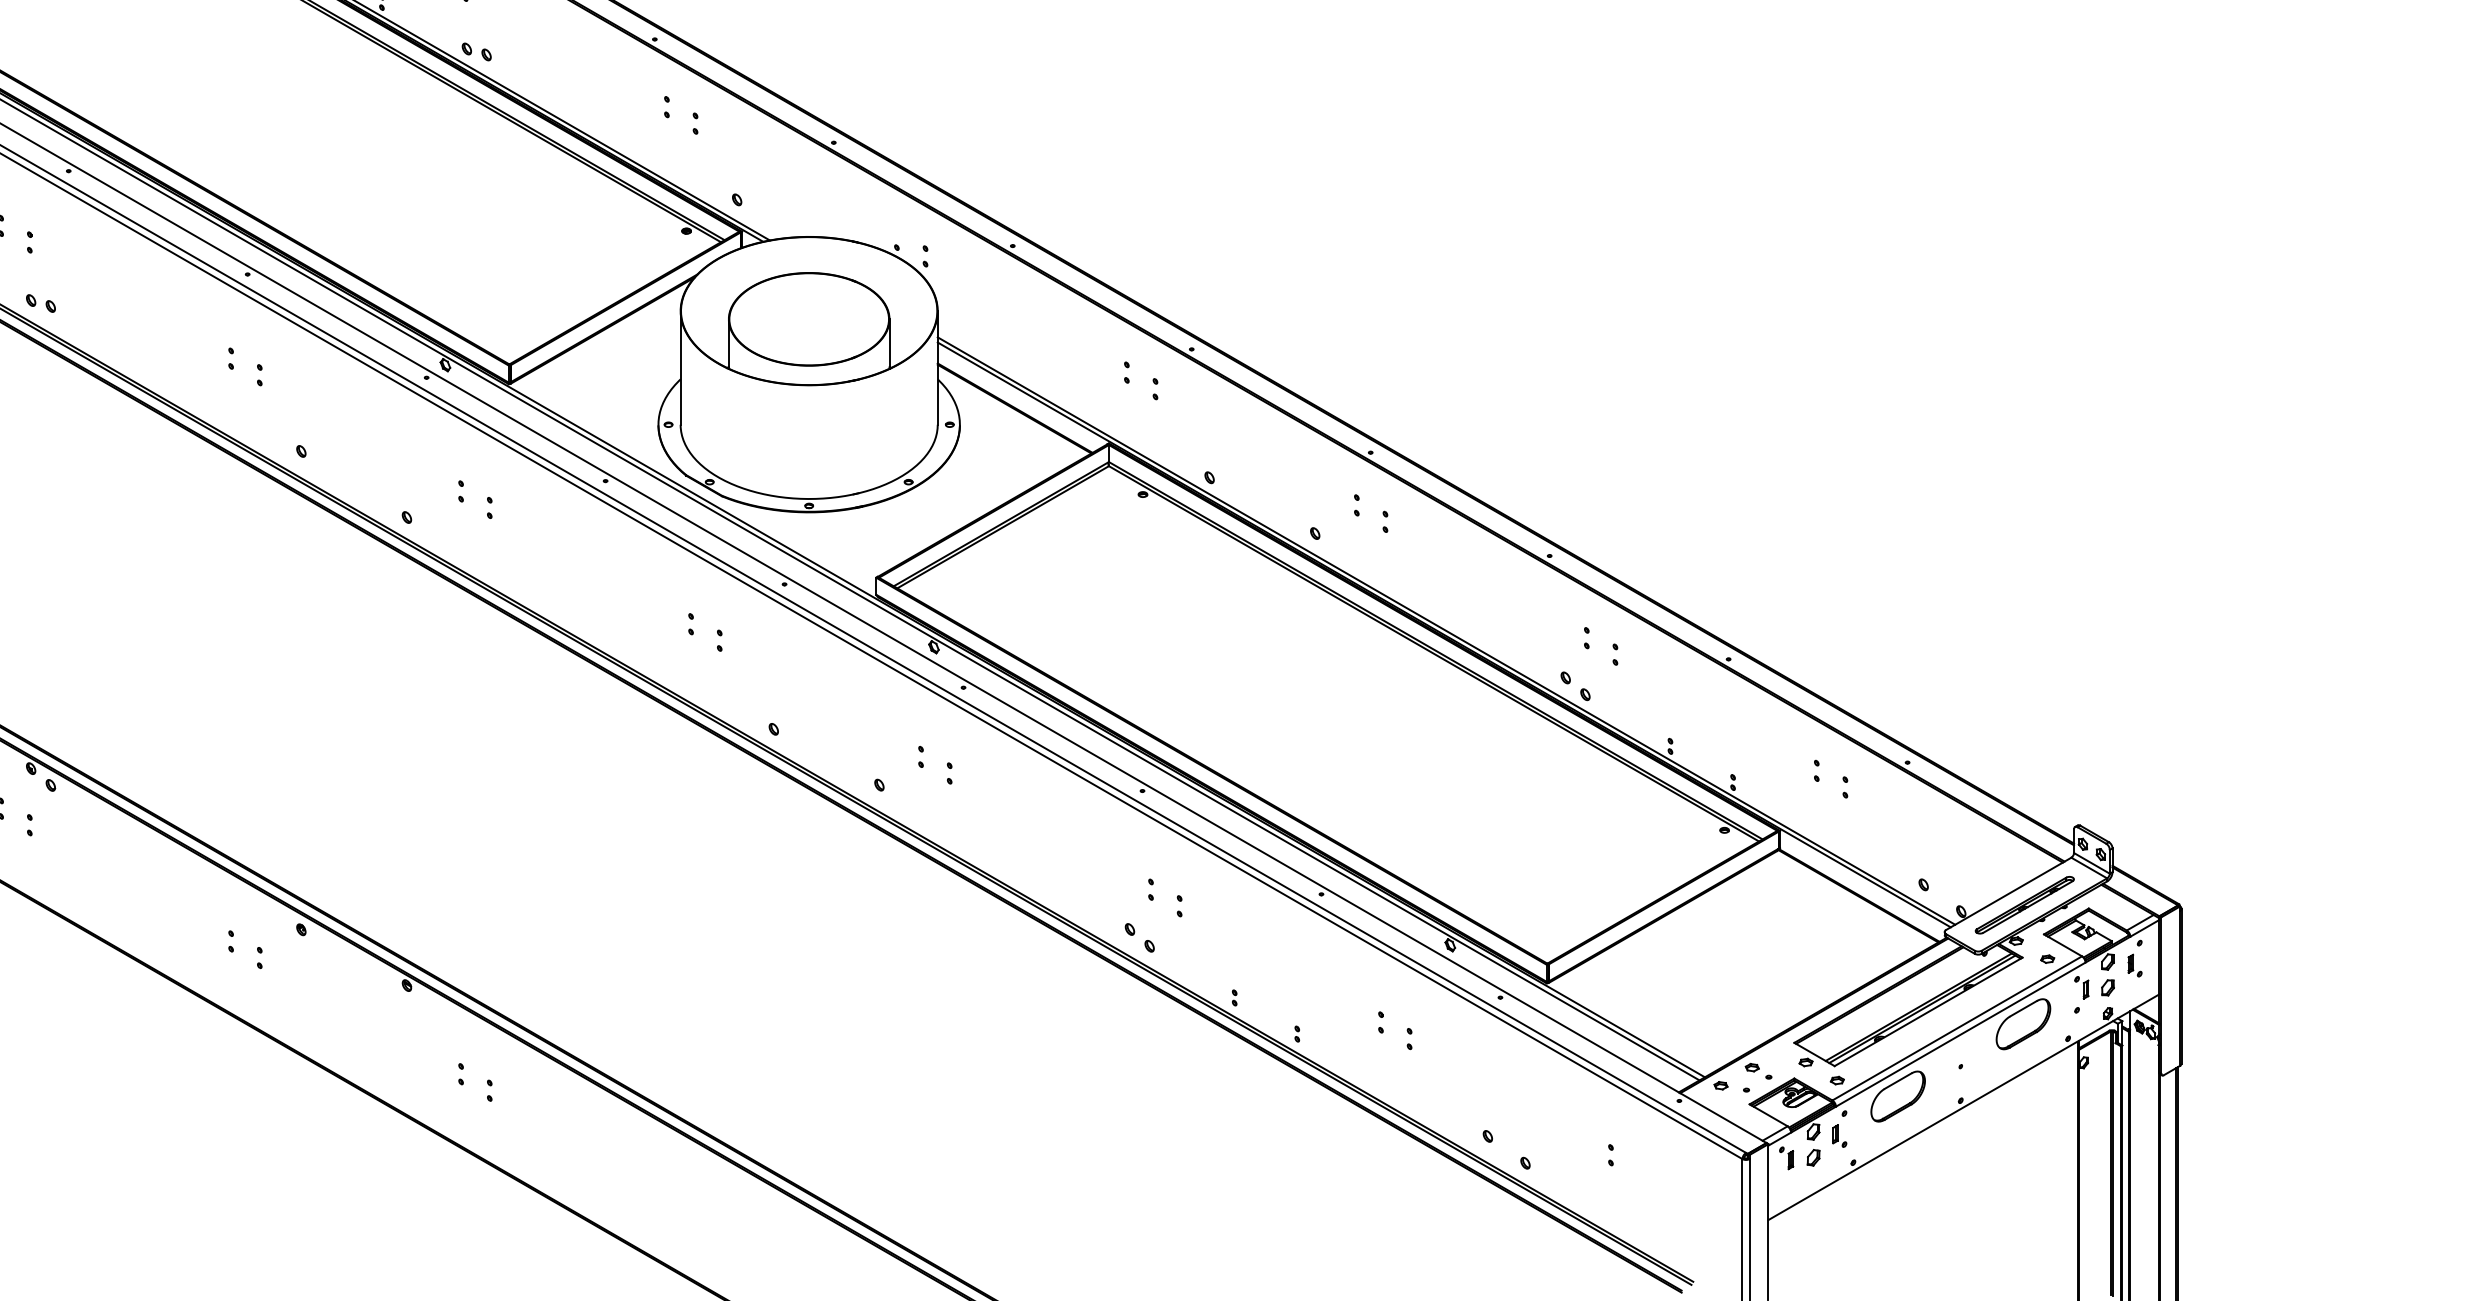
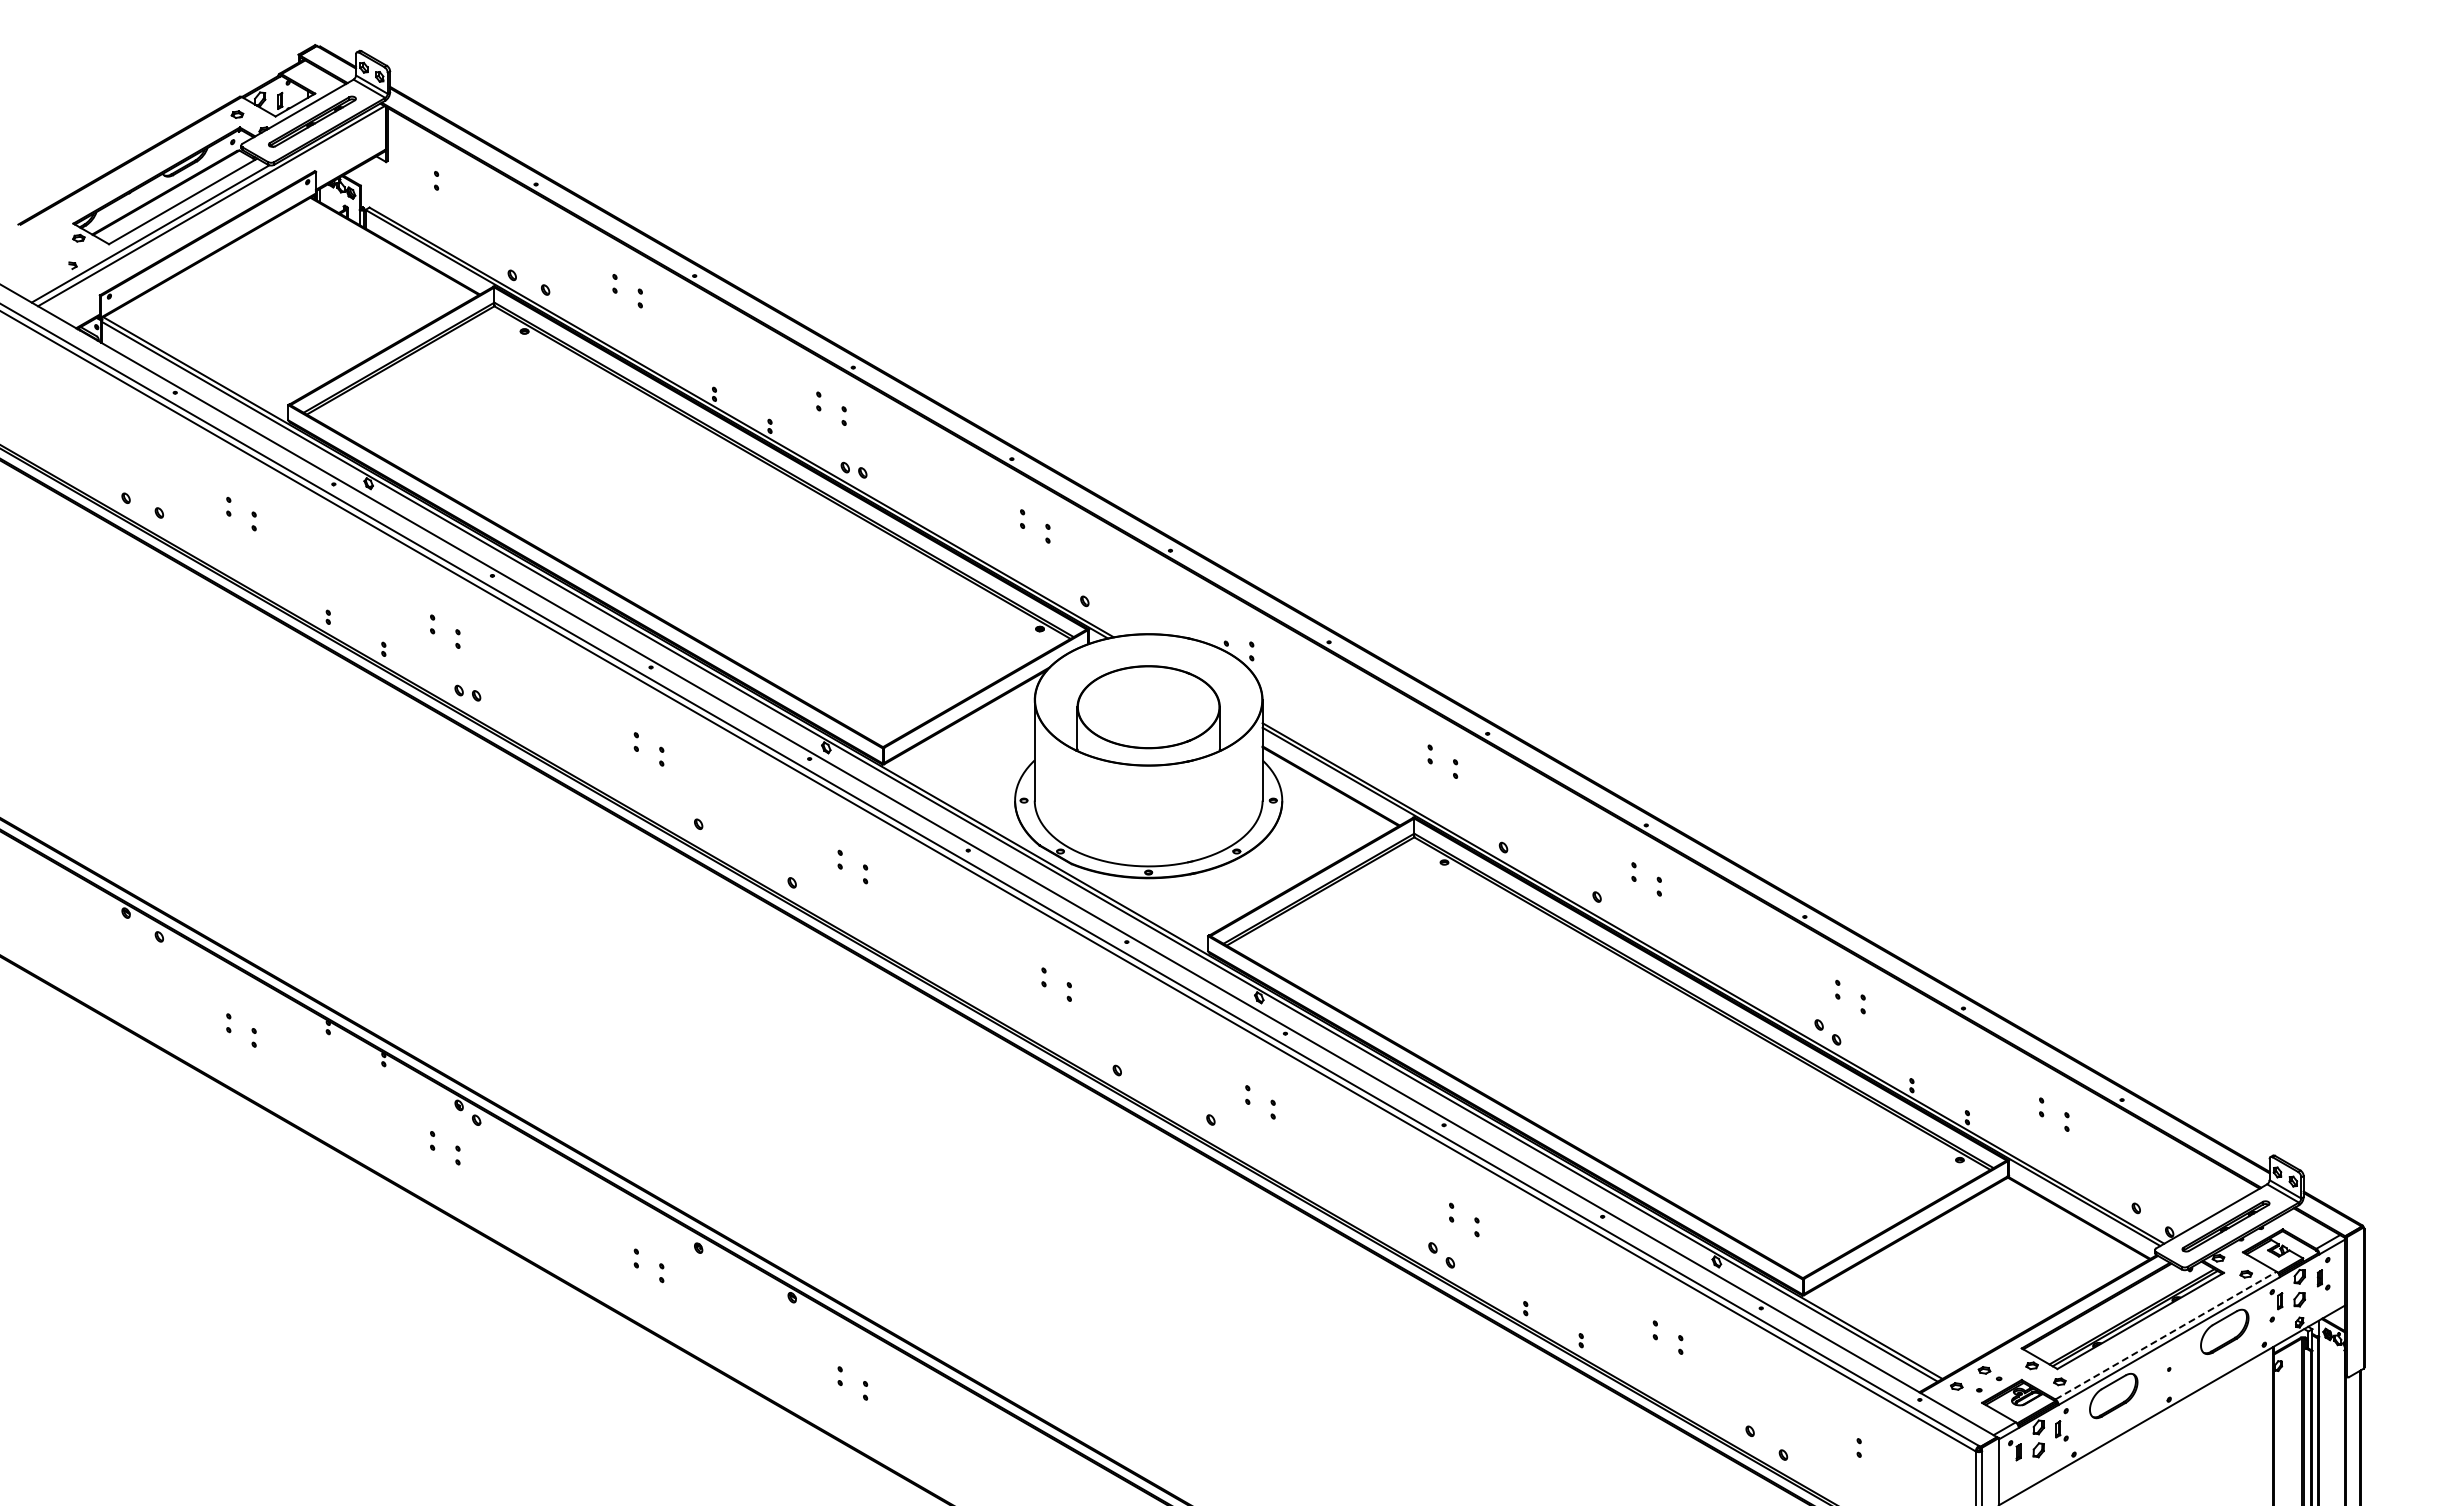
line: (1957, 1028) -> (2166, 1335), solid -> dashed

